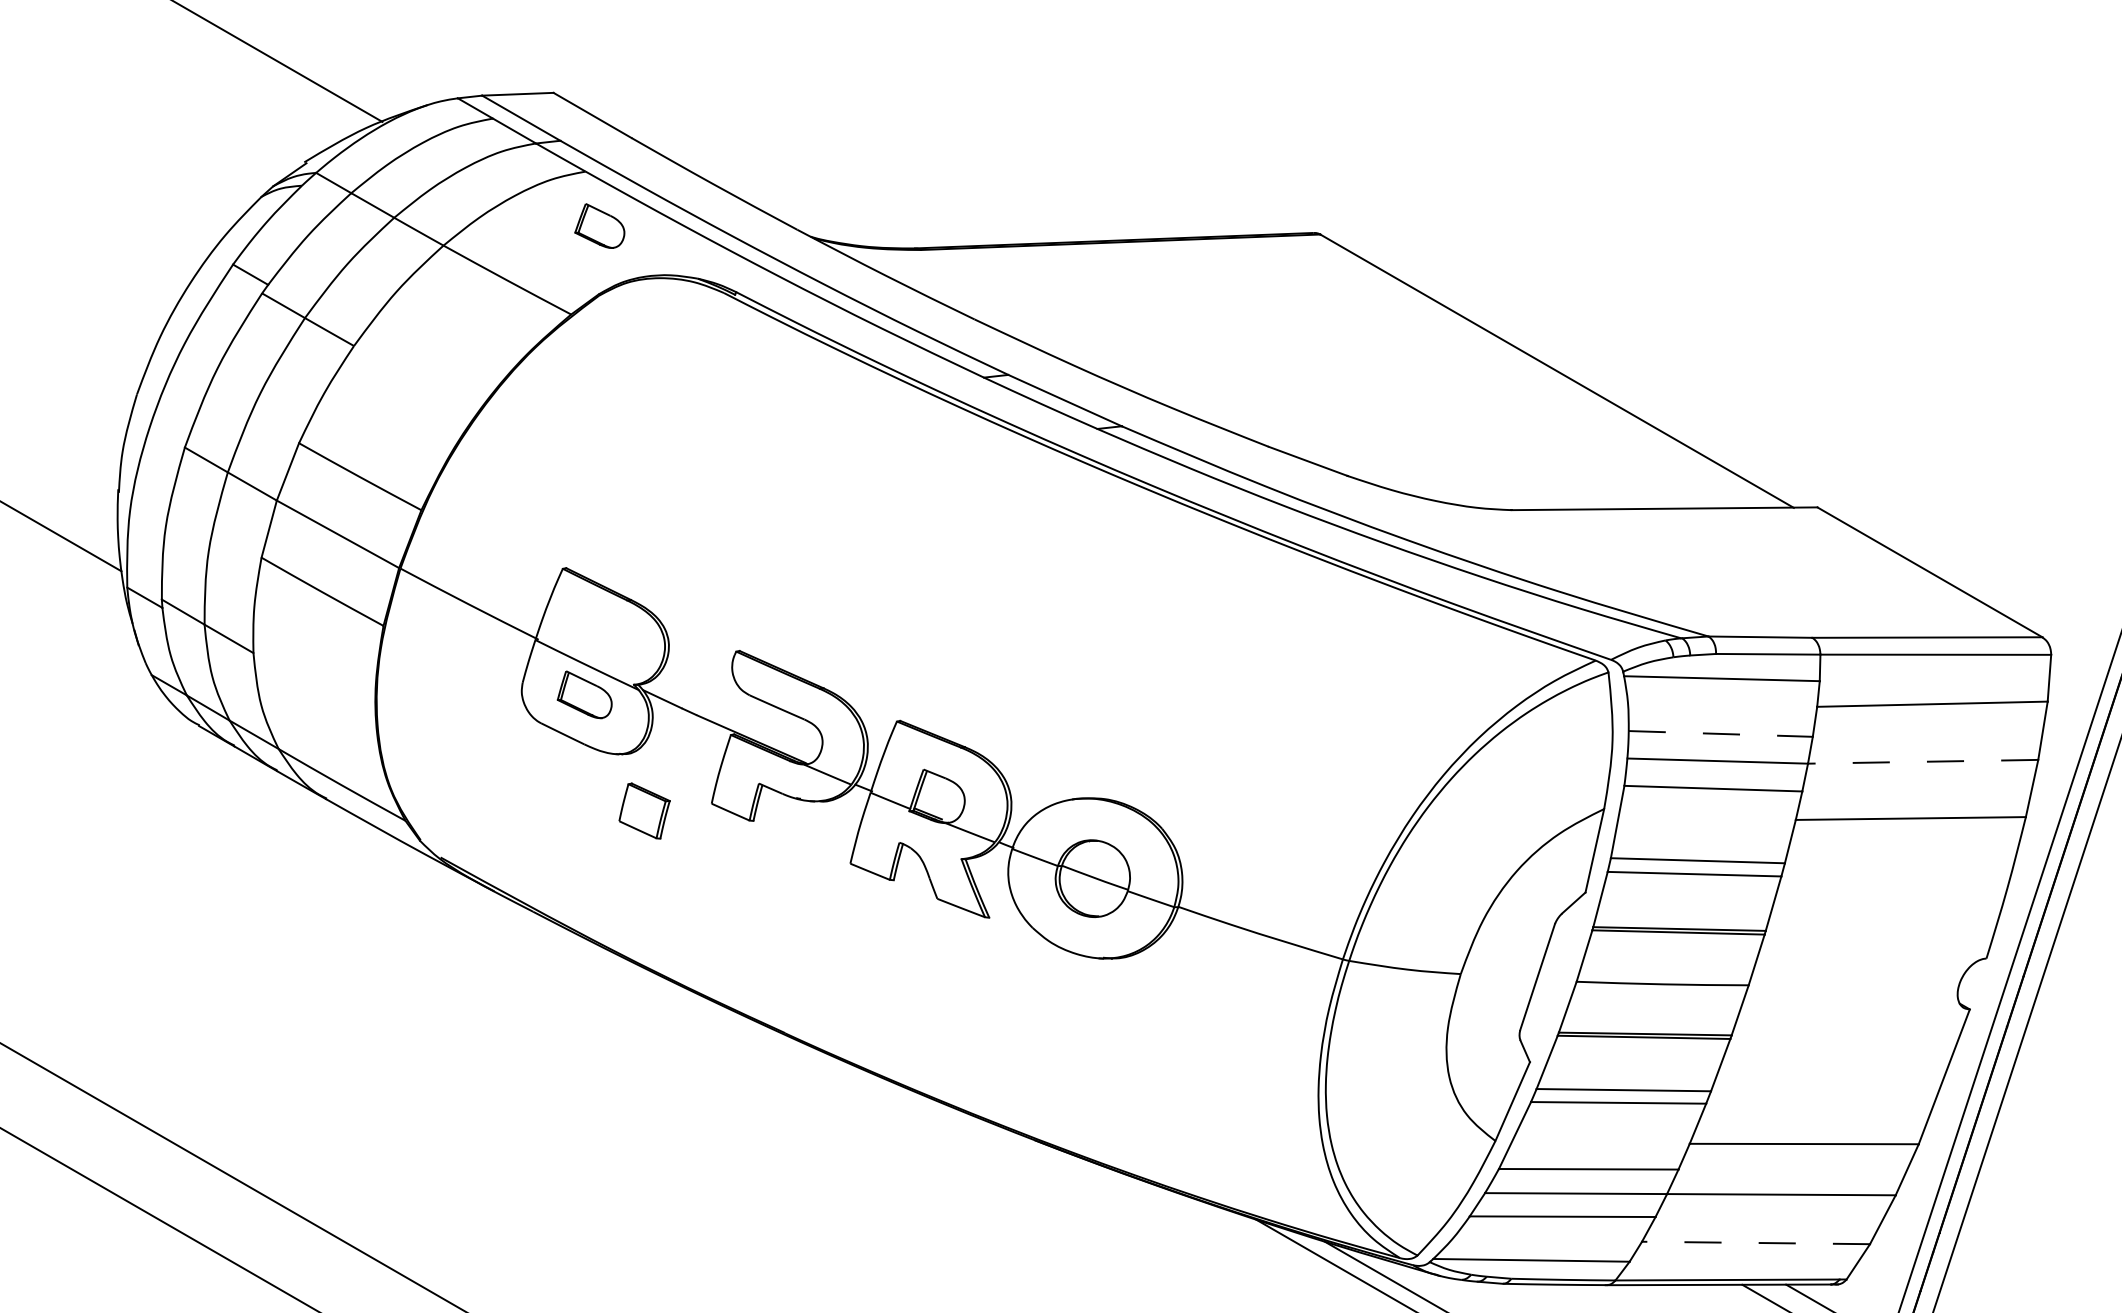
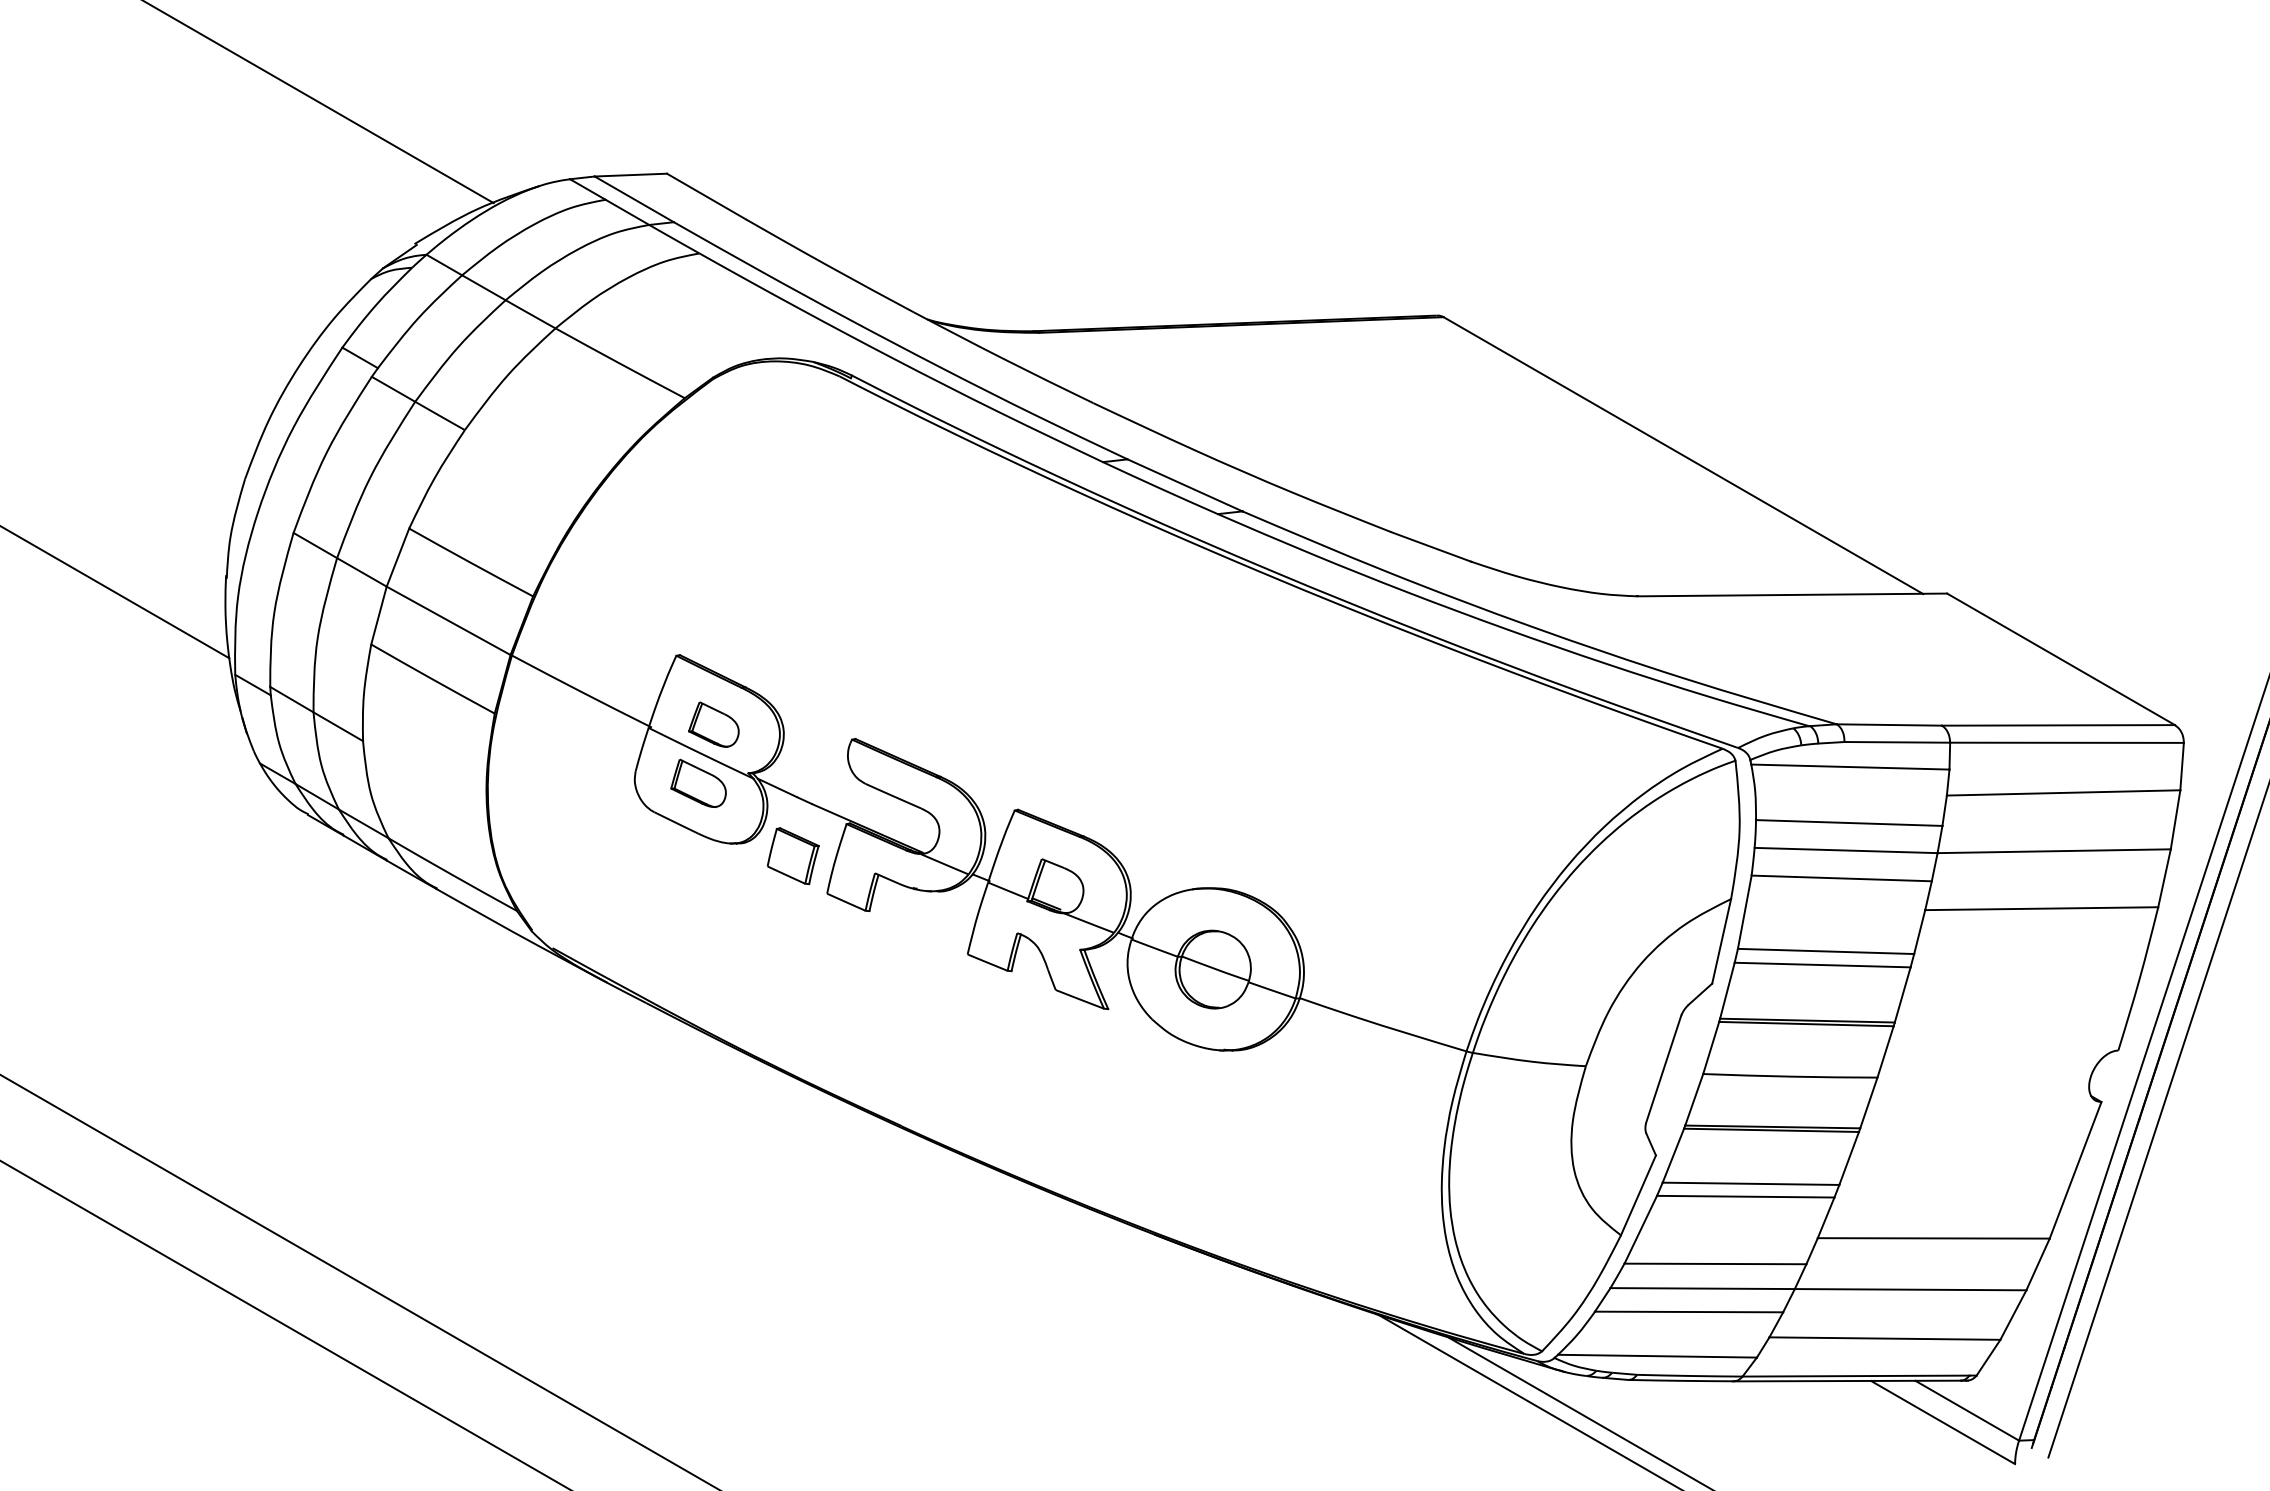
part: (599, 225) -> (713, 724), moved
line: (1721, 734) -> (1849, 823), dashed -> solid
line: (1923, 762) -> (2054, 851), dashed -> solid
part: (643, 811) -> (792, 856), moved
line: (1755, 1242) -> (1884, 1338), dashed -> solid

